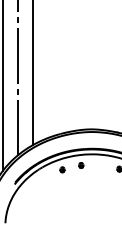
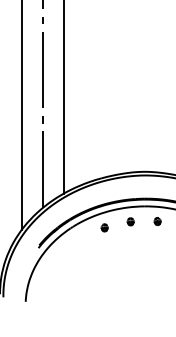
part: (100, 165) -> (157, 221), added

